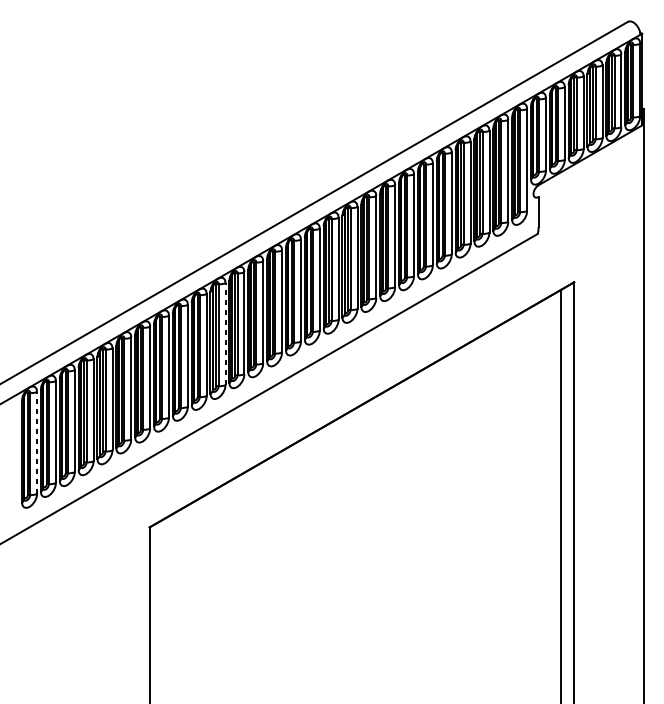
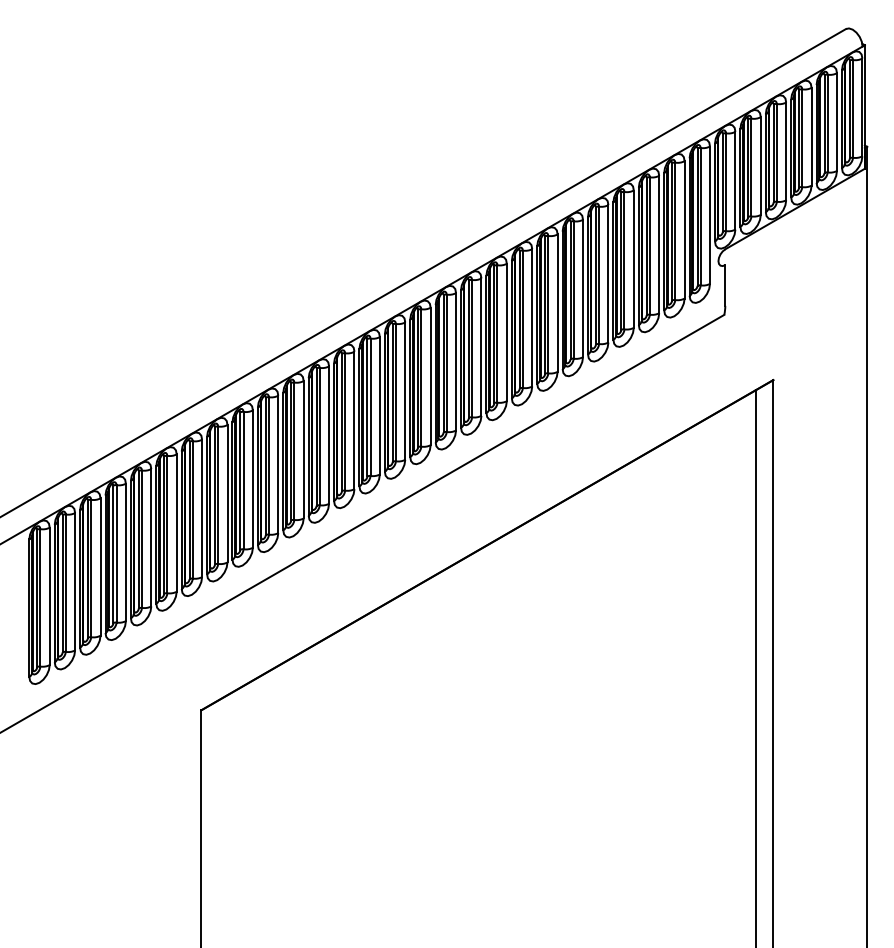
line: (225, 333) -> (303, 449), dashed -> solid
line: (36, 442) -> (49, 596), dashed -> solid

